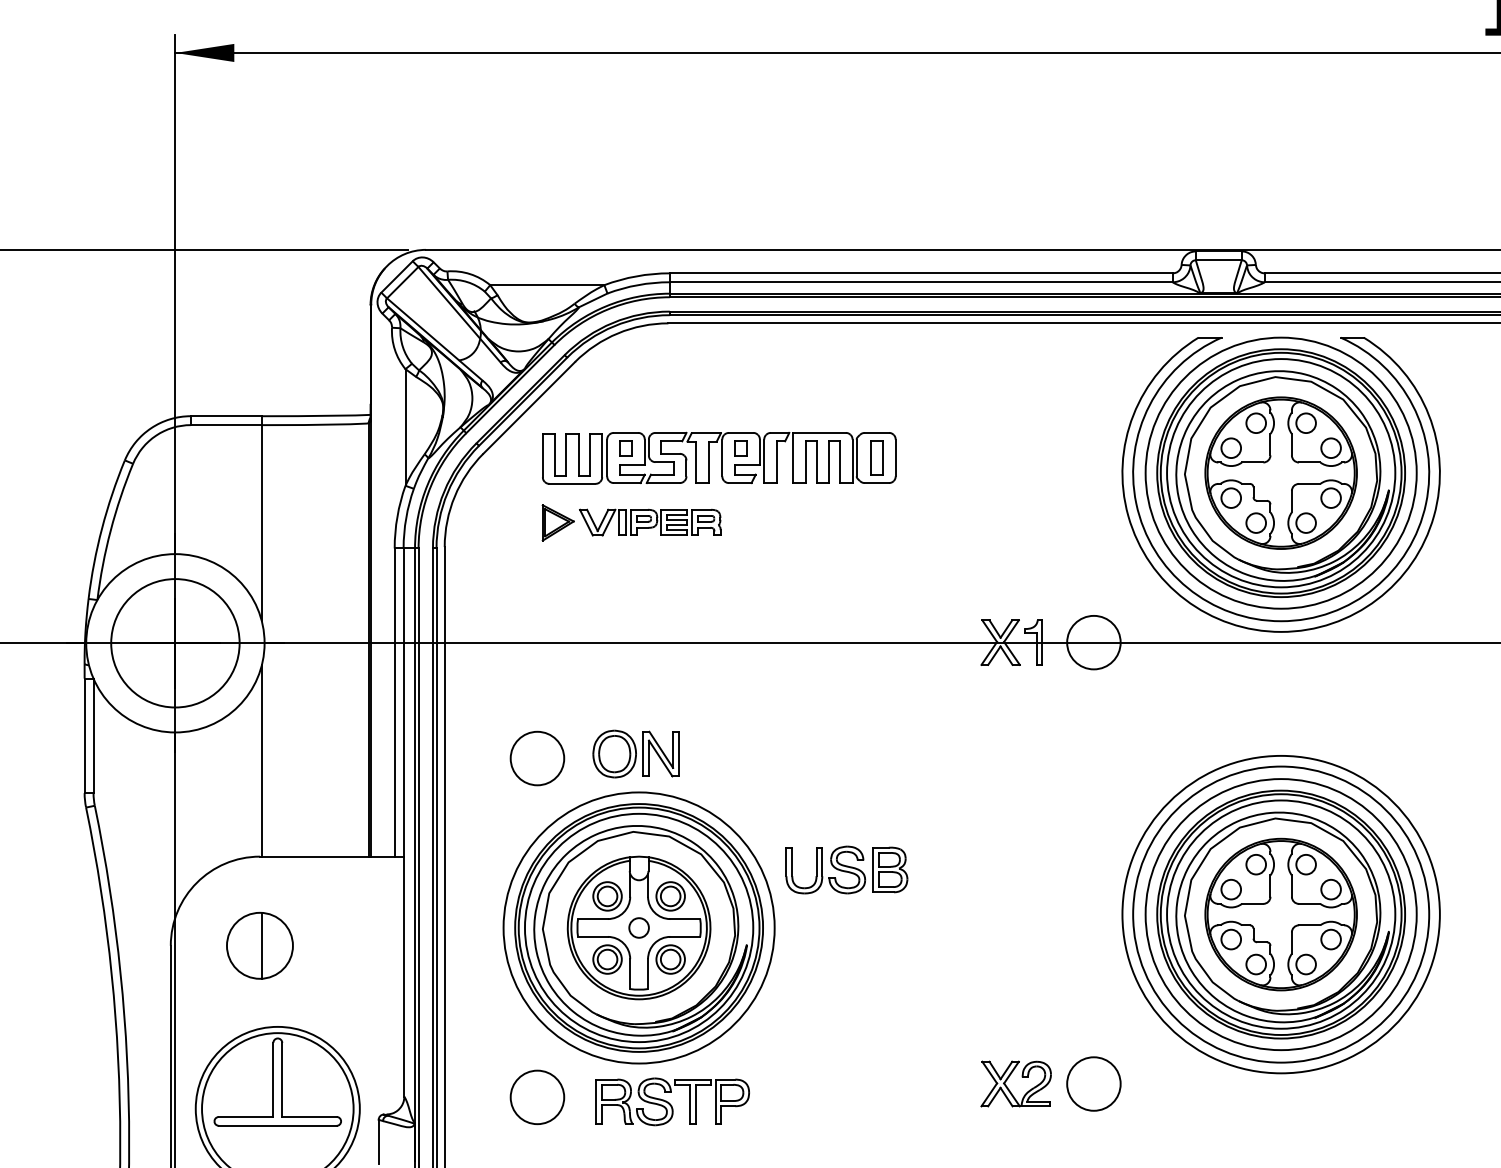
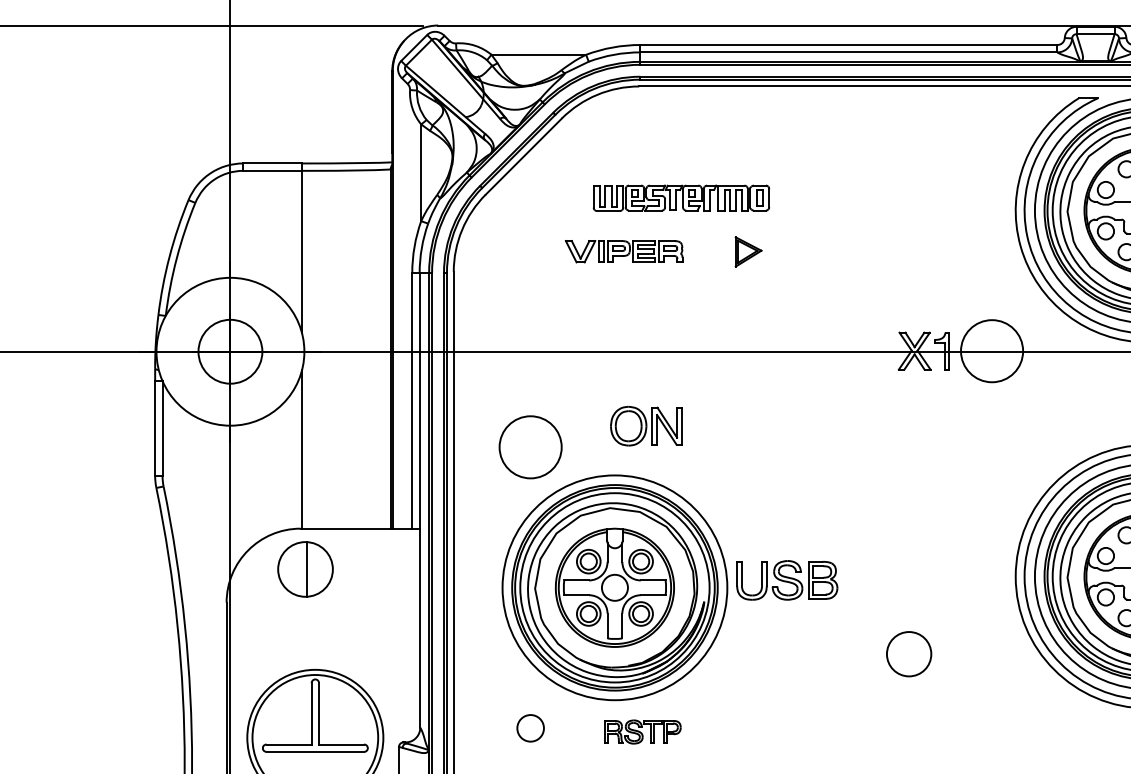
part: (719, 457) -> (681, 197), size x0.6
part: (557, 522) -> (747, 251), moved
circle: (1093, 642) -> (991, 351), size x1.4
circle: (175, 643) -> (230, 351), size x0.6
part: (635, 753) -> (645, 425), moved
circle: (537, 758) -> (530, 447), size x1.4
part: (846, 869) -> (786, 579), moved
circle: (638, 927) -> (614, 587), size x1.6
part: (259, 945) -> (305, 569), moved
circle: (1093, 1083) -> (908, 653), moved
part: (1008, 1087) -> (921, 720), removed
circle: (537, 1097) -> (530, 728), size x0.6
part: (672, 1101) -> (642, 731), size x0.6

